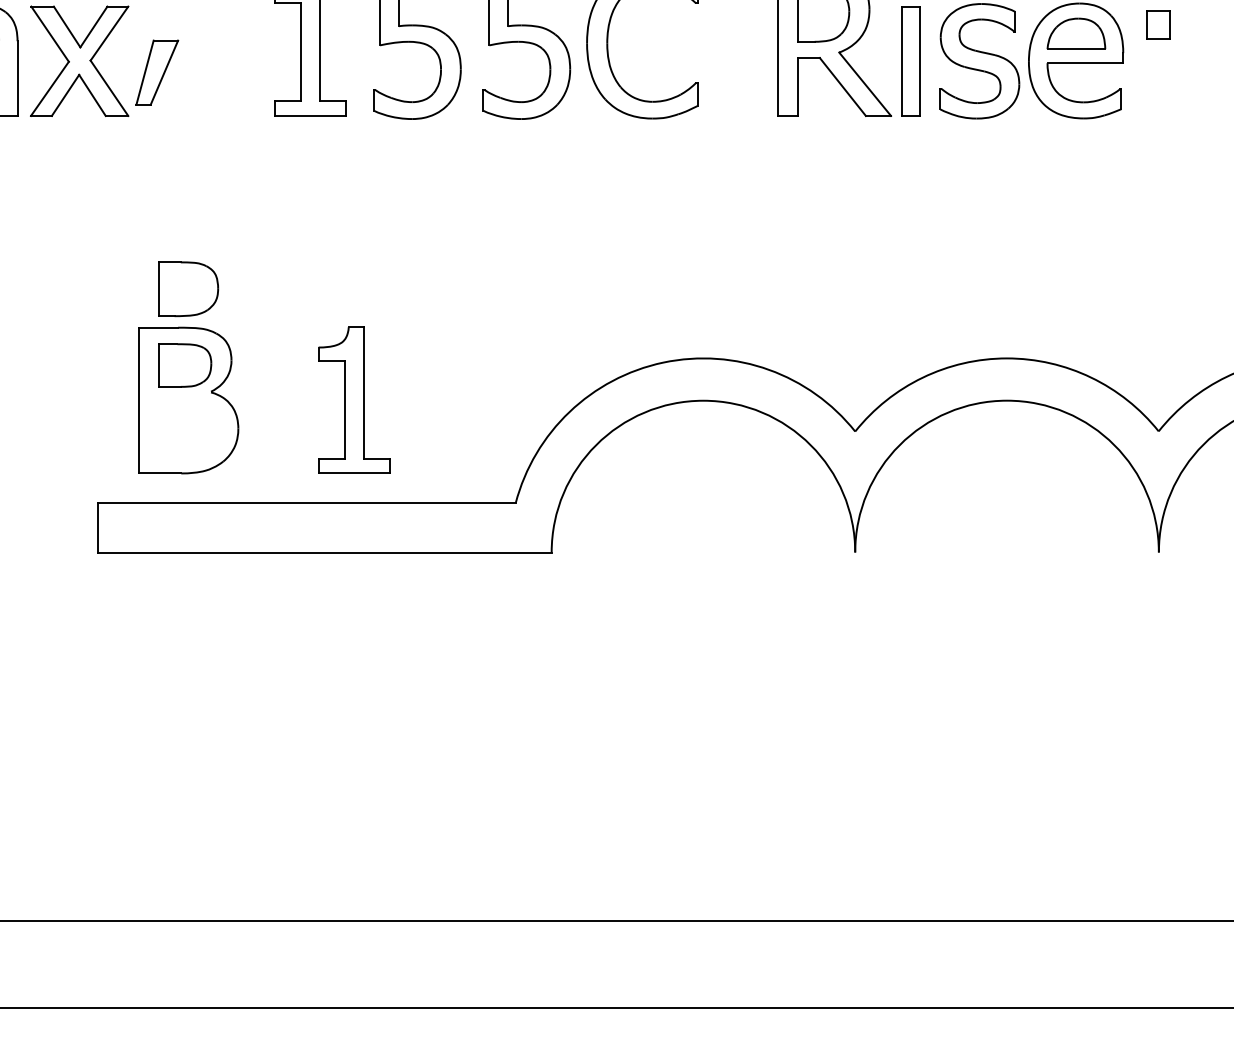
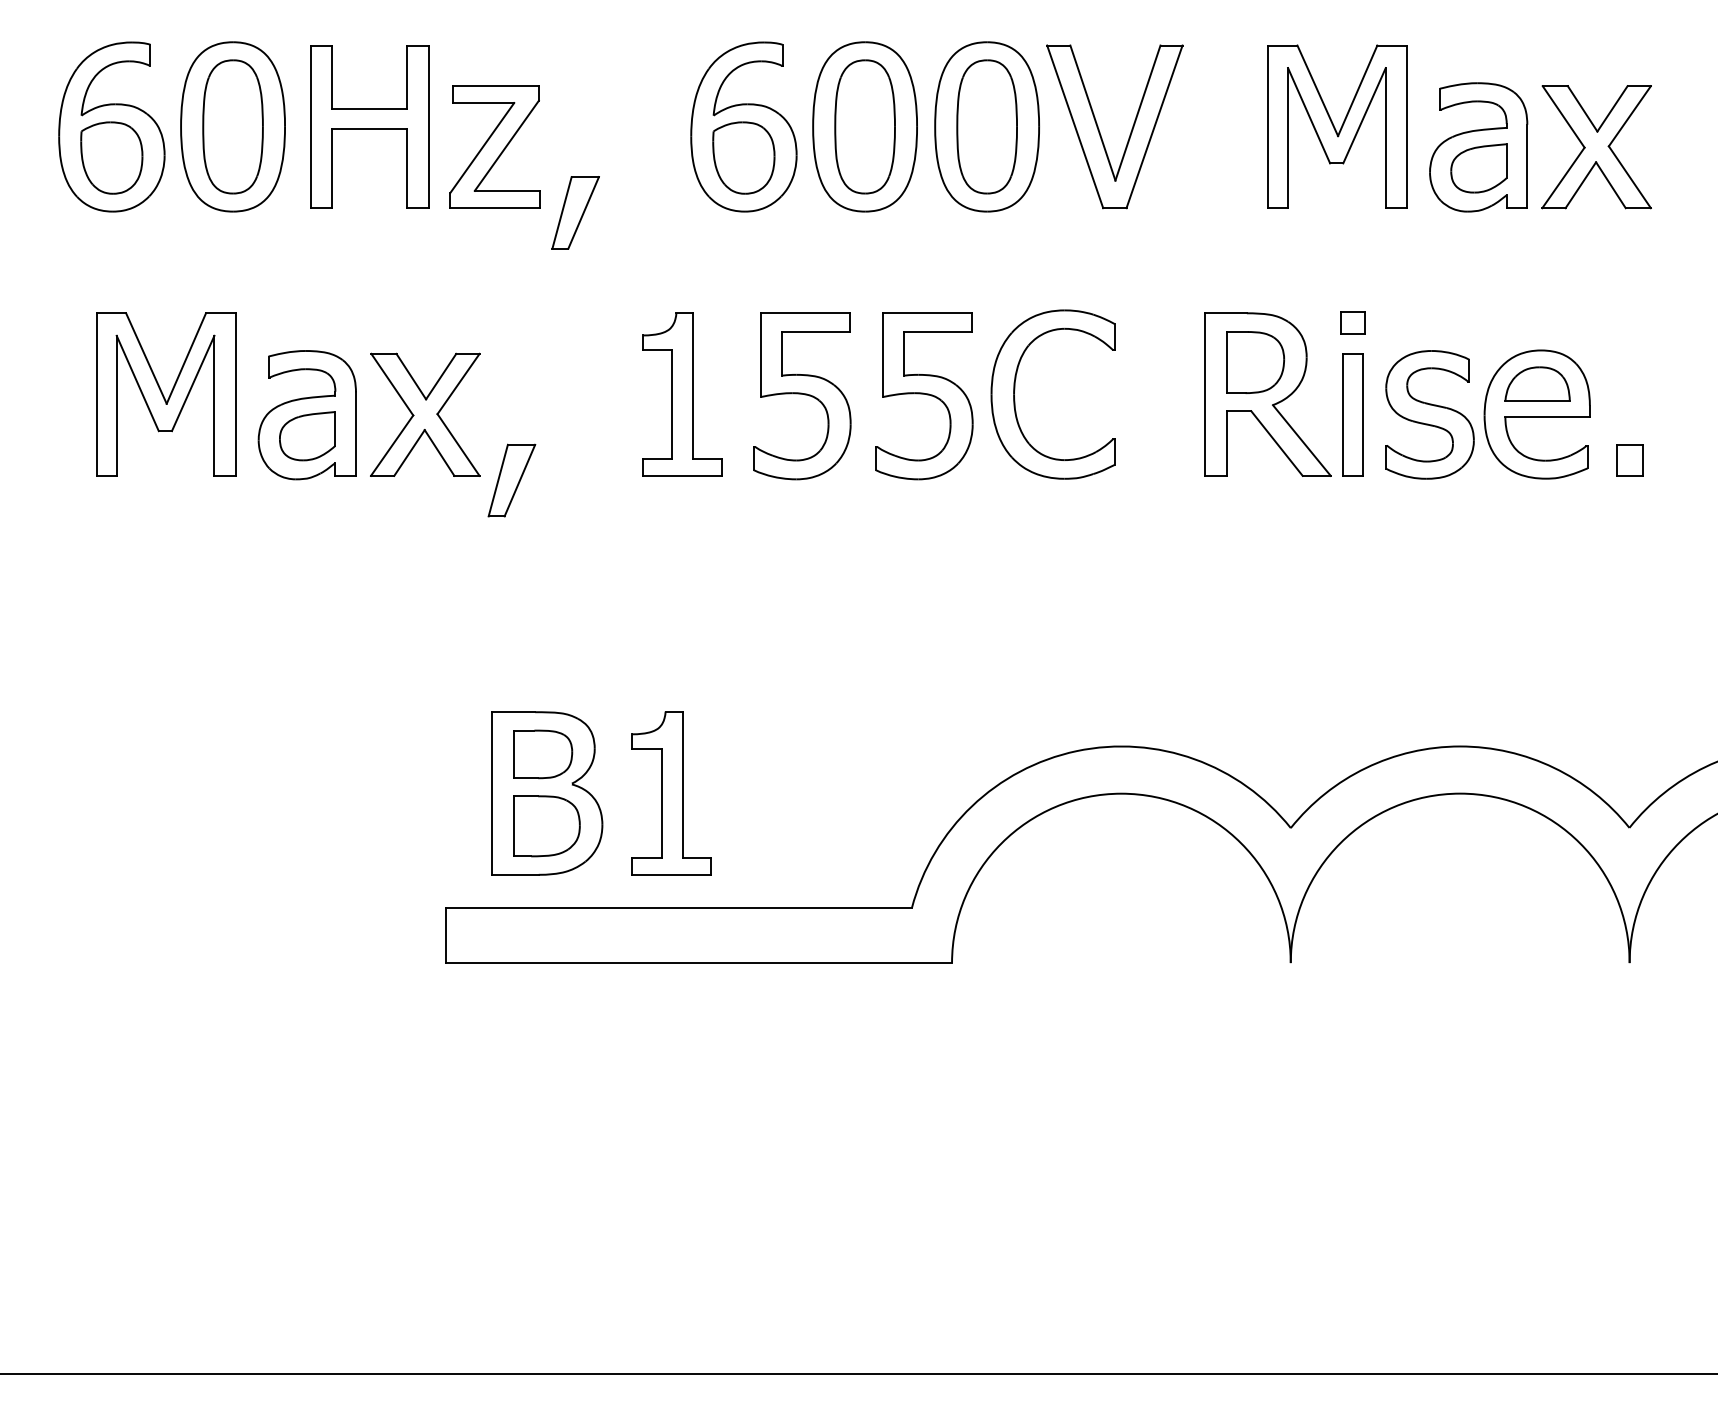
part: (1158, 25) -> (1629, 460), moved
part: (156, 72) -> (511, 480), moved
part: (188, 289) -> (546, 826), moved
part: (354, 400) -> (671, 793), moved

